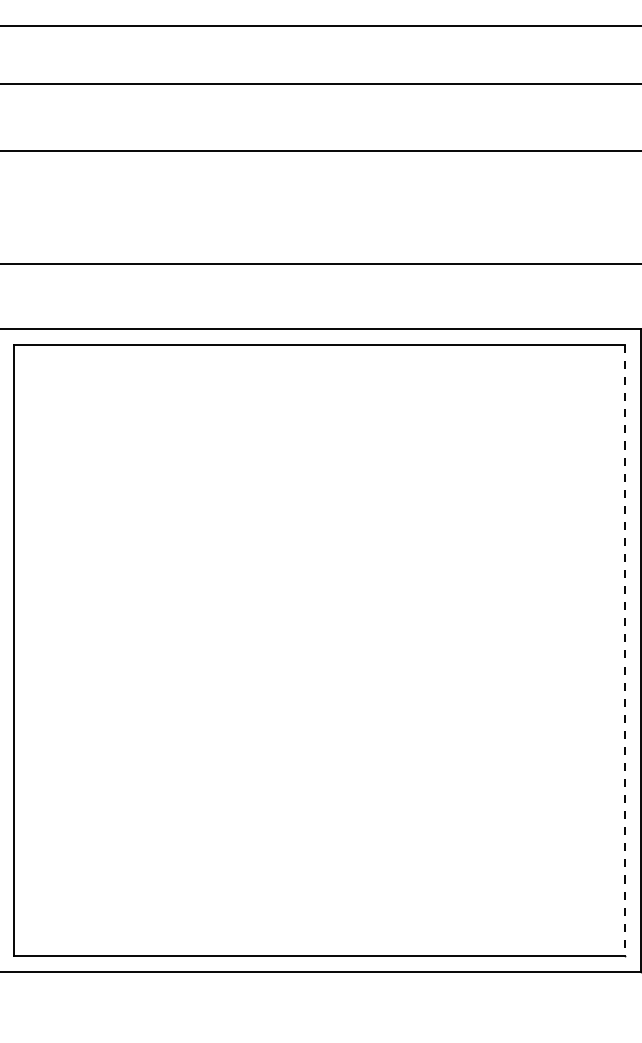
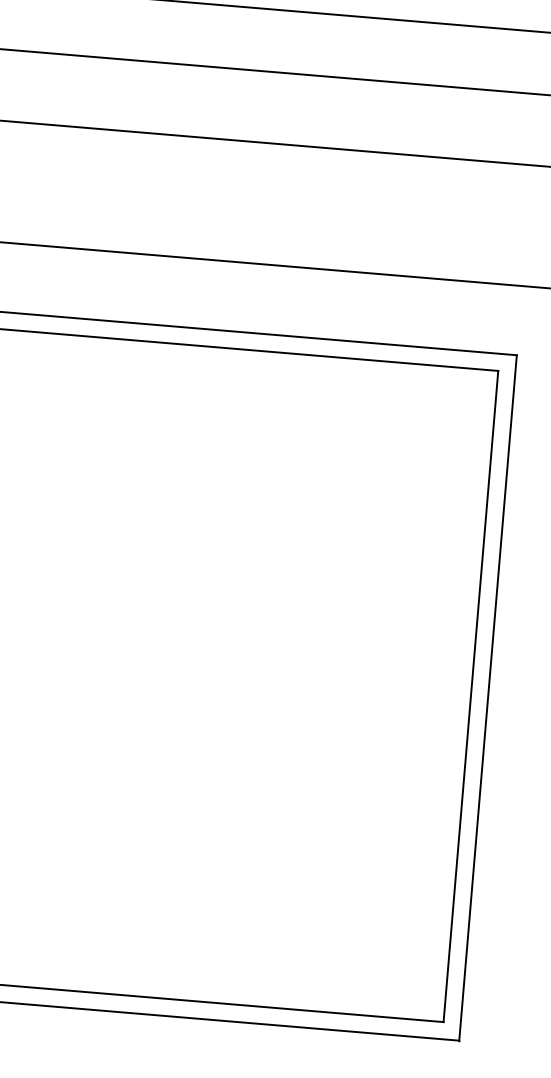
line: (624, 650) -> (470, 696), dashed -> solid

